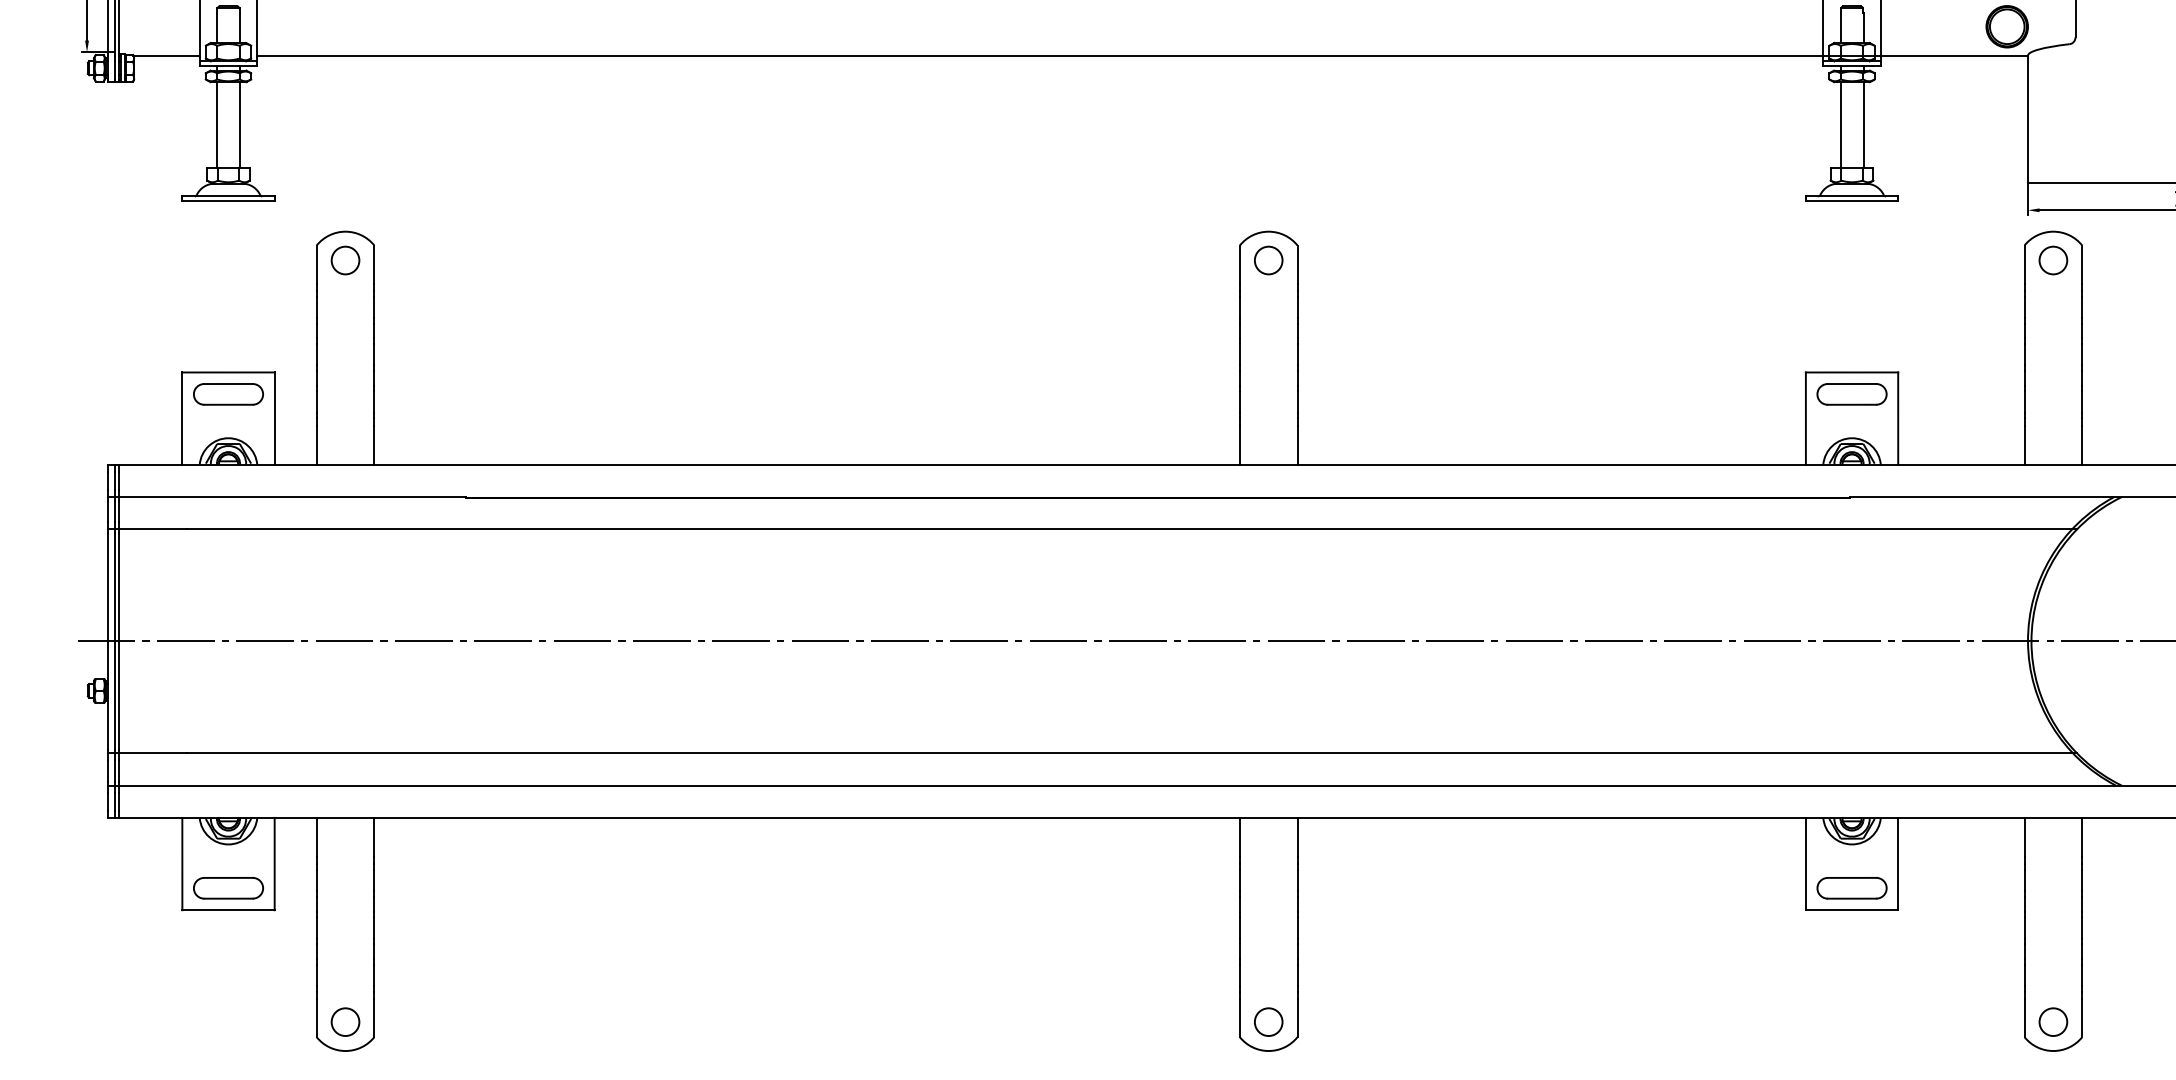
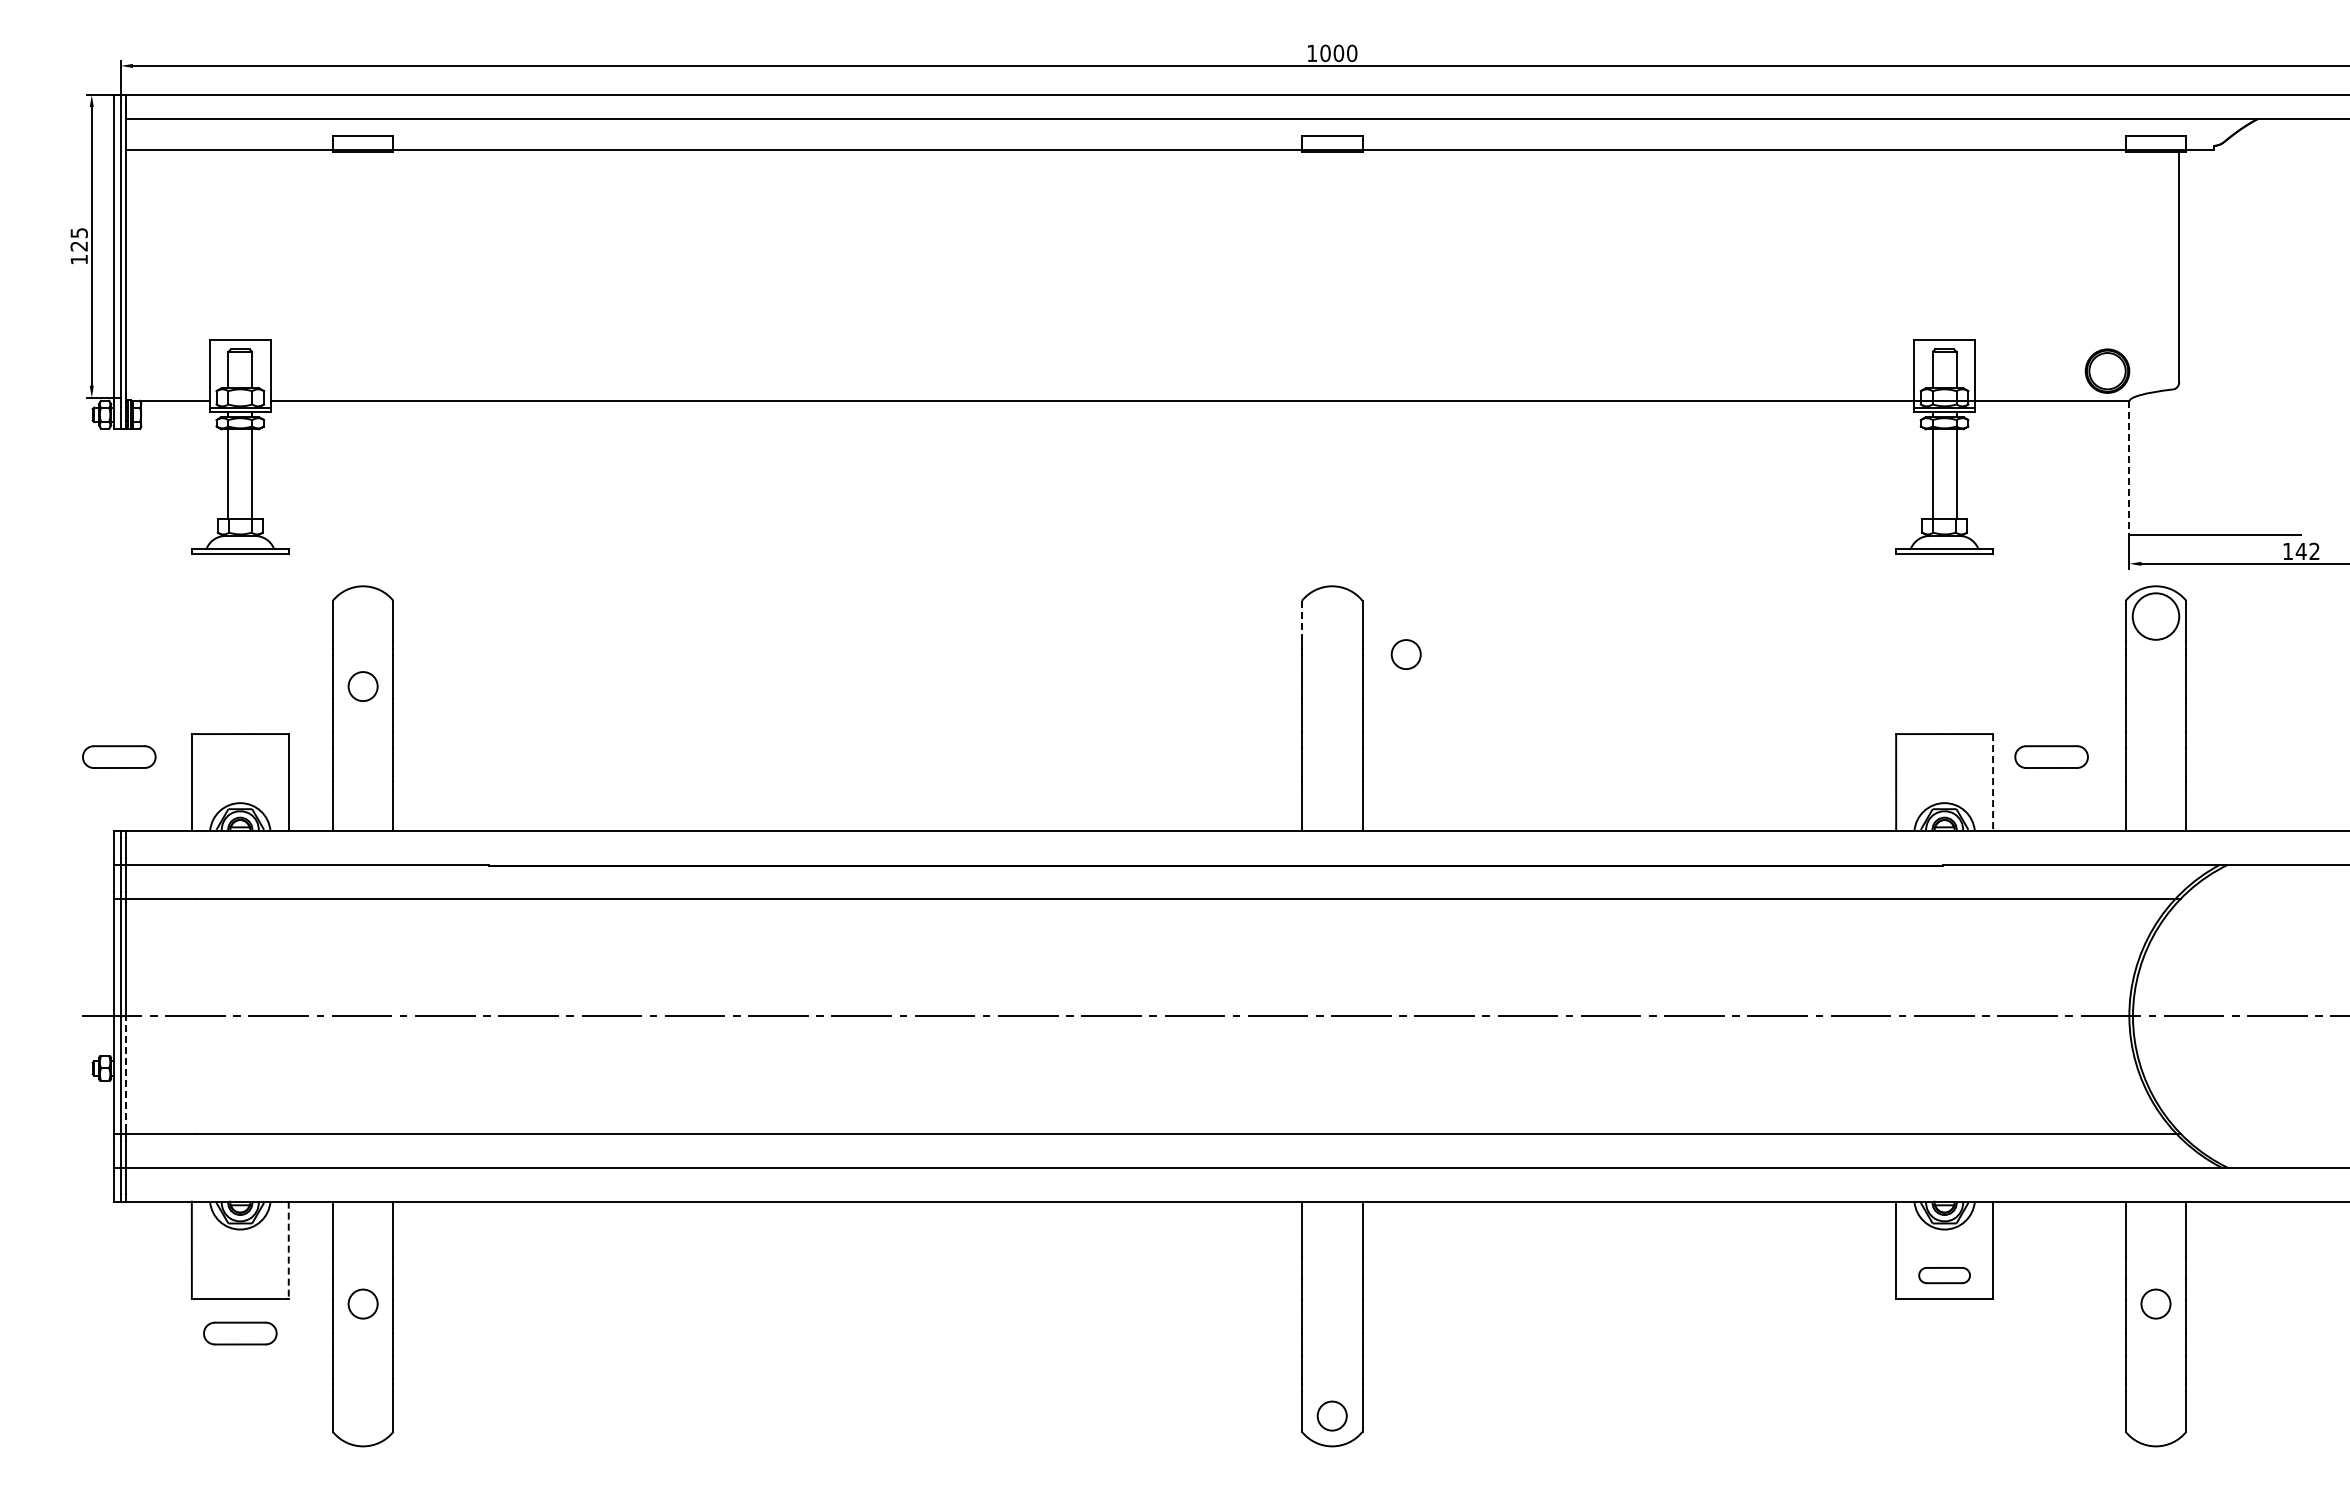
line: (2028, 119) -> (2129, 468), solid -> dashed
circle: (344, 260) -> (362, 686), moved
circle: (1267, 260) -> (1405, 654), moved
circle: (2052, 260) -> (2155, 616), size x1.6
line: (1239, 264) -> (1301, 620), solid -> dashed
part: (228, 393) -> (119, 756), moved
part: (1851, 393) -> (2051, 756), moved
line: (1898, 419) -> (1993, 783), solid -> dashed
line: (119, 695) -> (125, 1073), solid -> dashed
line: (274, 864) -> (288, 1250), solid -> dashed
part: (228, 888) -> (240, 1333), moved
part: (1851, 888) -> (1944, 1275), size x0.7
circle: (344, 1021) -> (362, 1303), moved
circle: (2052, 1021) -> (2155, 1303), moved

